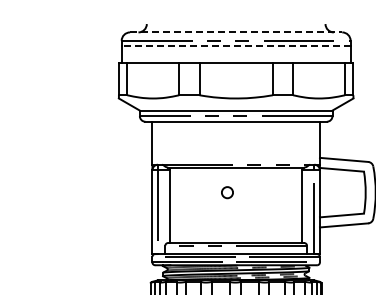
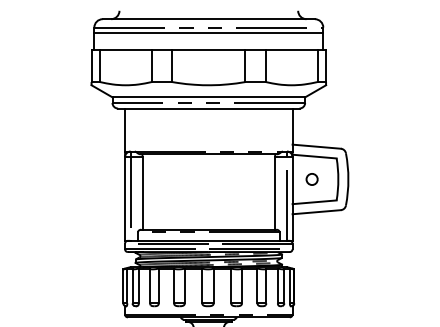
line: (236, 32) -> (209, 19), dashed -> solid
line: (235, 46) -> (208, 33), dashed -> solid
circle: (226, 192) -> (311, 179), moved

